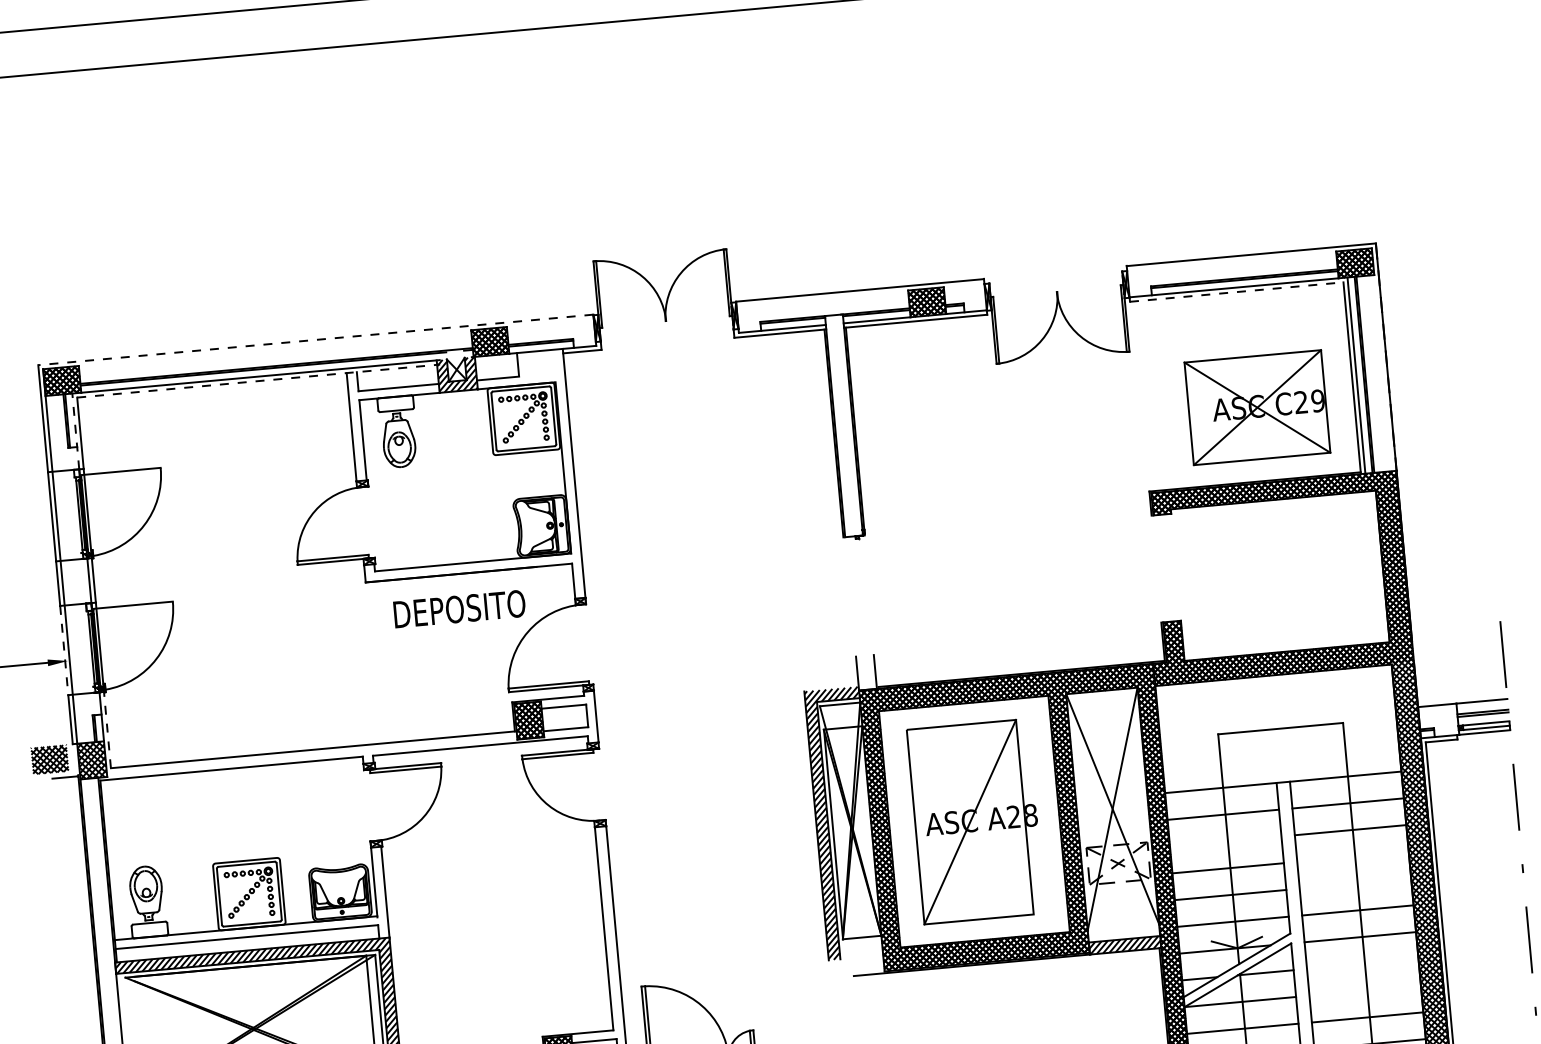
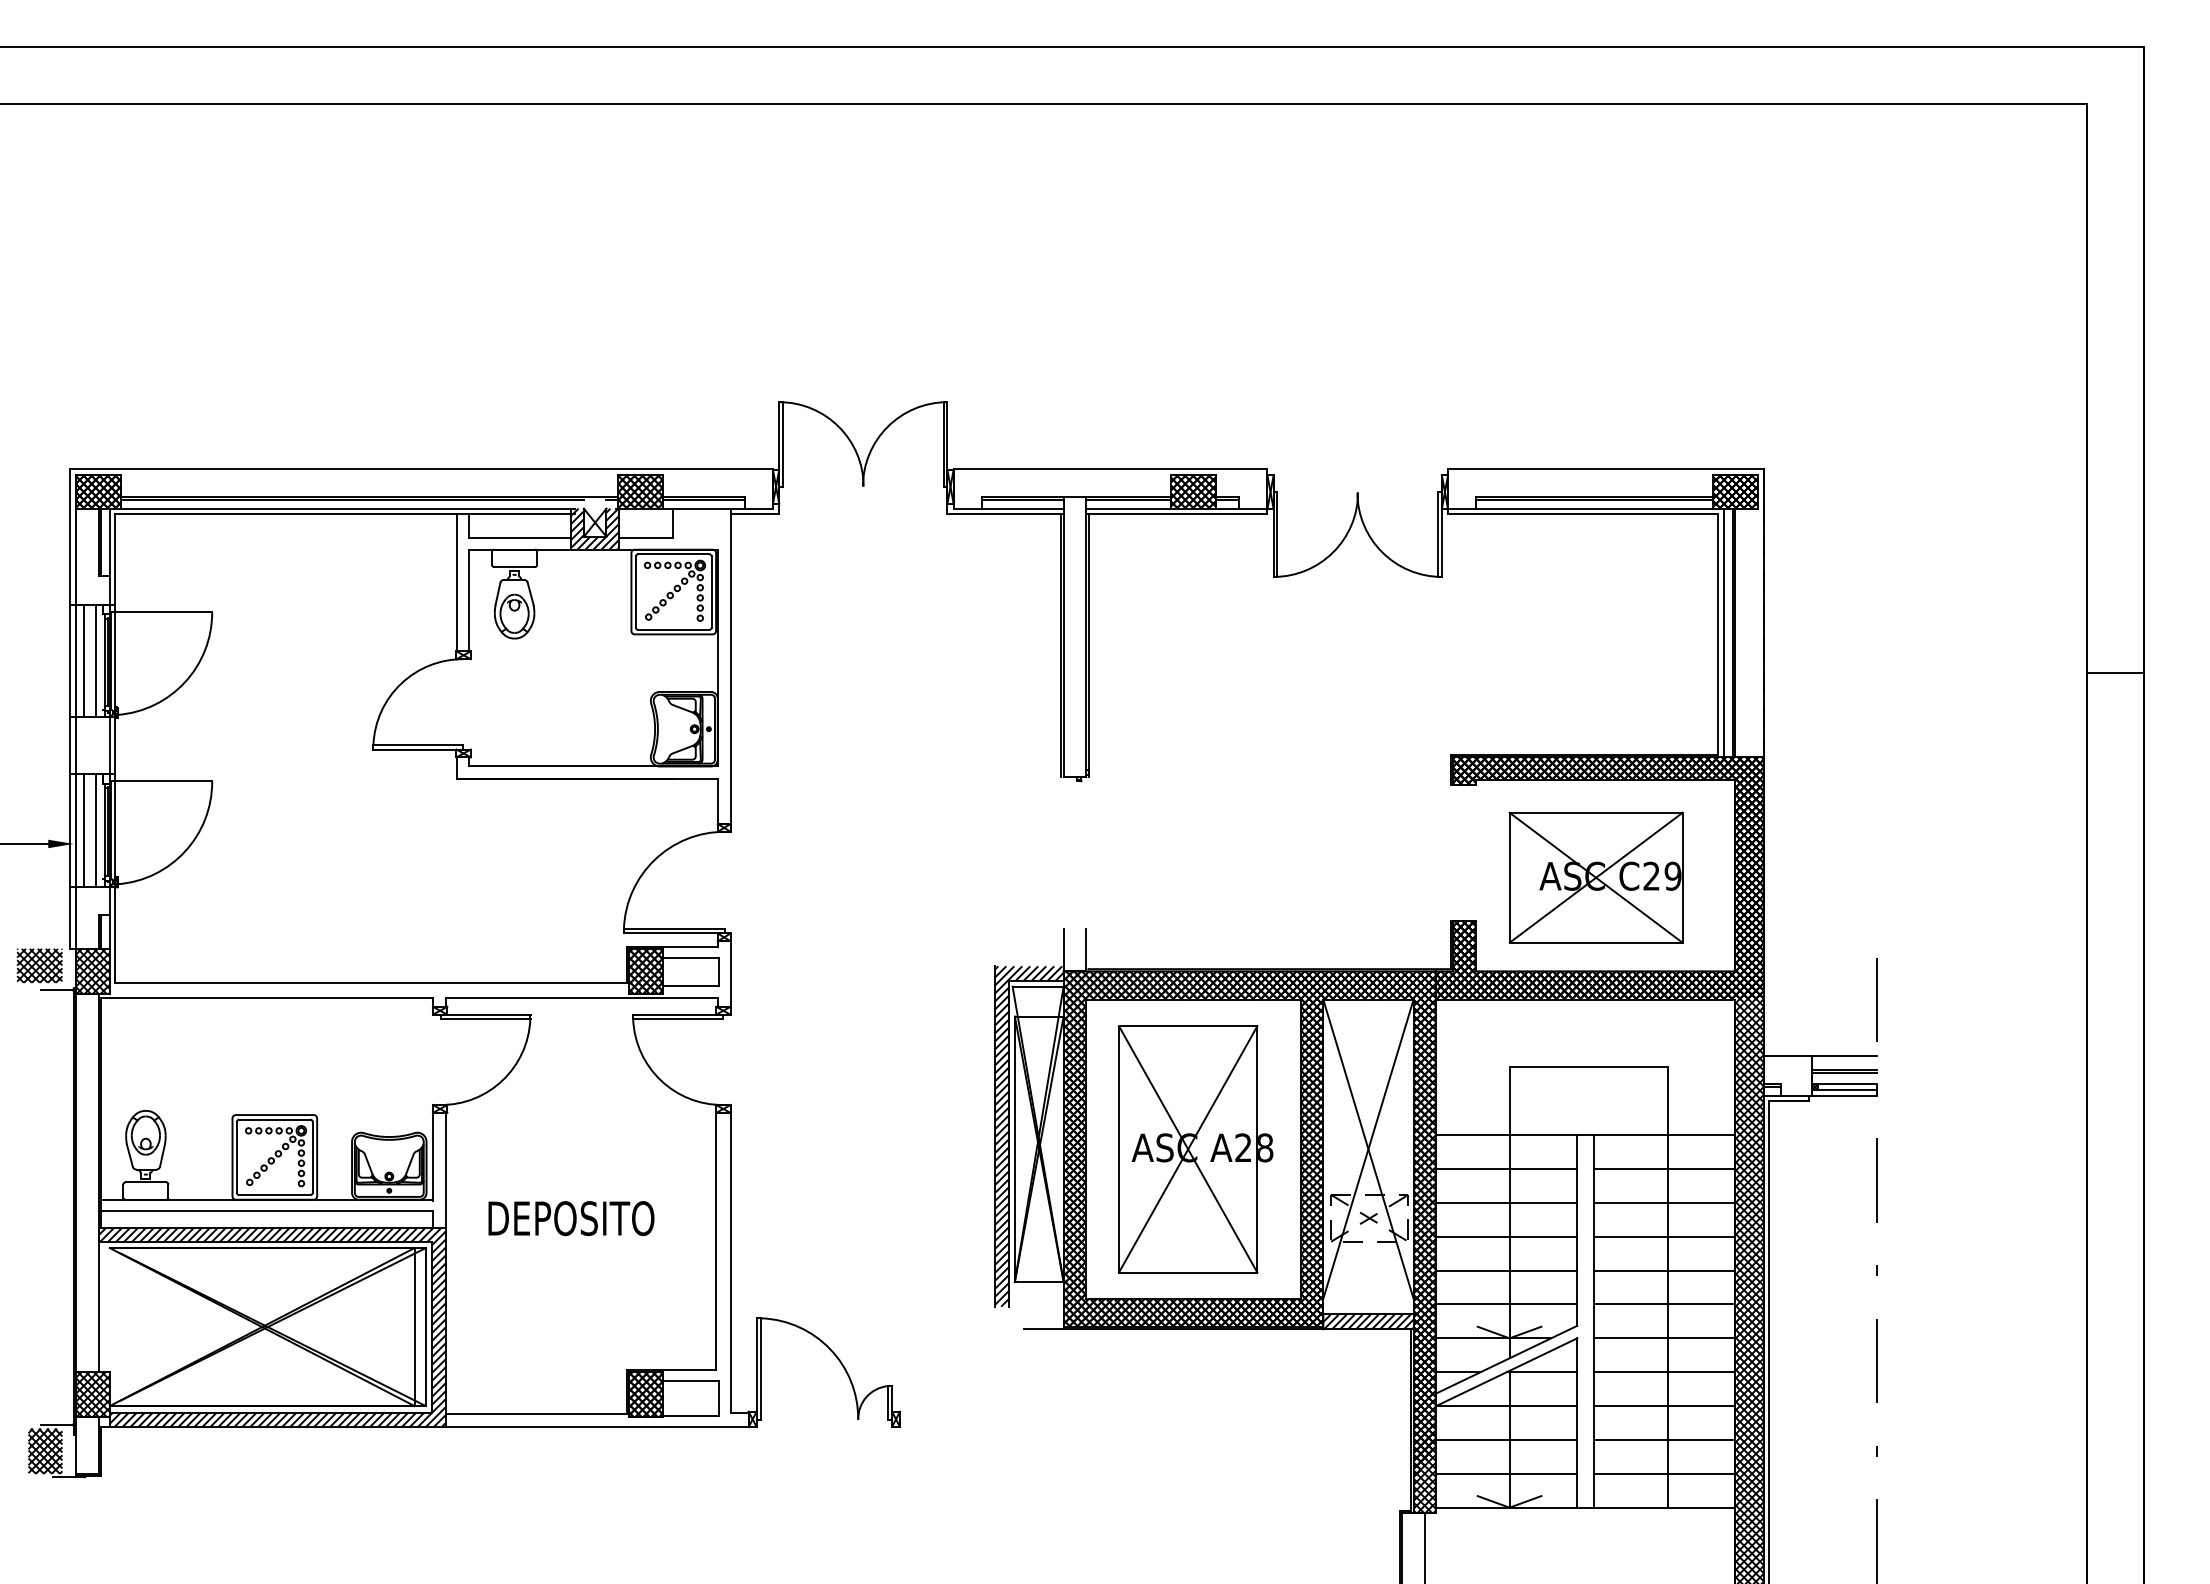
line: (1236, 292) -> (1583, 514), dashed -> solid
line: (315, 340) -> (421, 469), dashed -> solid
line: (258, 381) -> (345, 514), dashed -> solid
part: (1256, 407) -> (1595, 877), moved
line: (75, 431) -> (109, 556), dashed -> solid
line: (72, 514) -> (96, 660), added
line: (62, 515) -> (83, 660), added
hatch: (1275, 577) -> (1599, 877), added
text: (459, 609) -> (571, 1218), moved
line: (84, 647) -> (96, 829), added
line: (74, 648) -> (83, 829), added
line: (64, 650) -> (70, 830), dashed -> solid
line: (107, 729) -> (115, 934), dashed -> solid
line: (970, 822) -> (1188, 1149), added
line: (1226, 841) -> (1507, 1202), added
line: (1352, 856) -> (1664, 1236), added
line: (1355, 883) -> (1664, 1270), added
line: (1362, 964) -> (1664, 1372), added
line: (1365, 991) -> (1664, 1406), added

